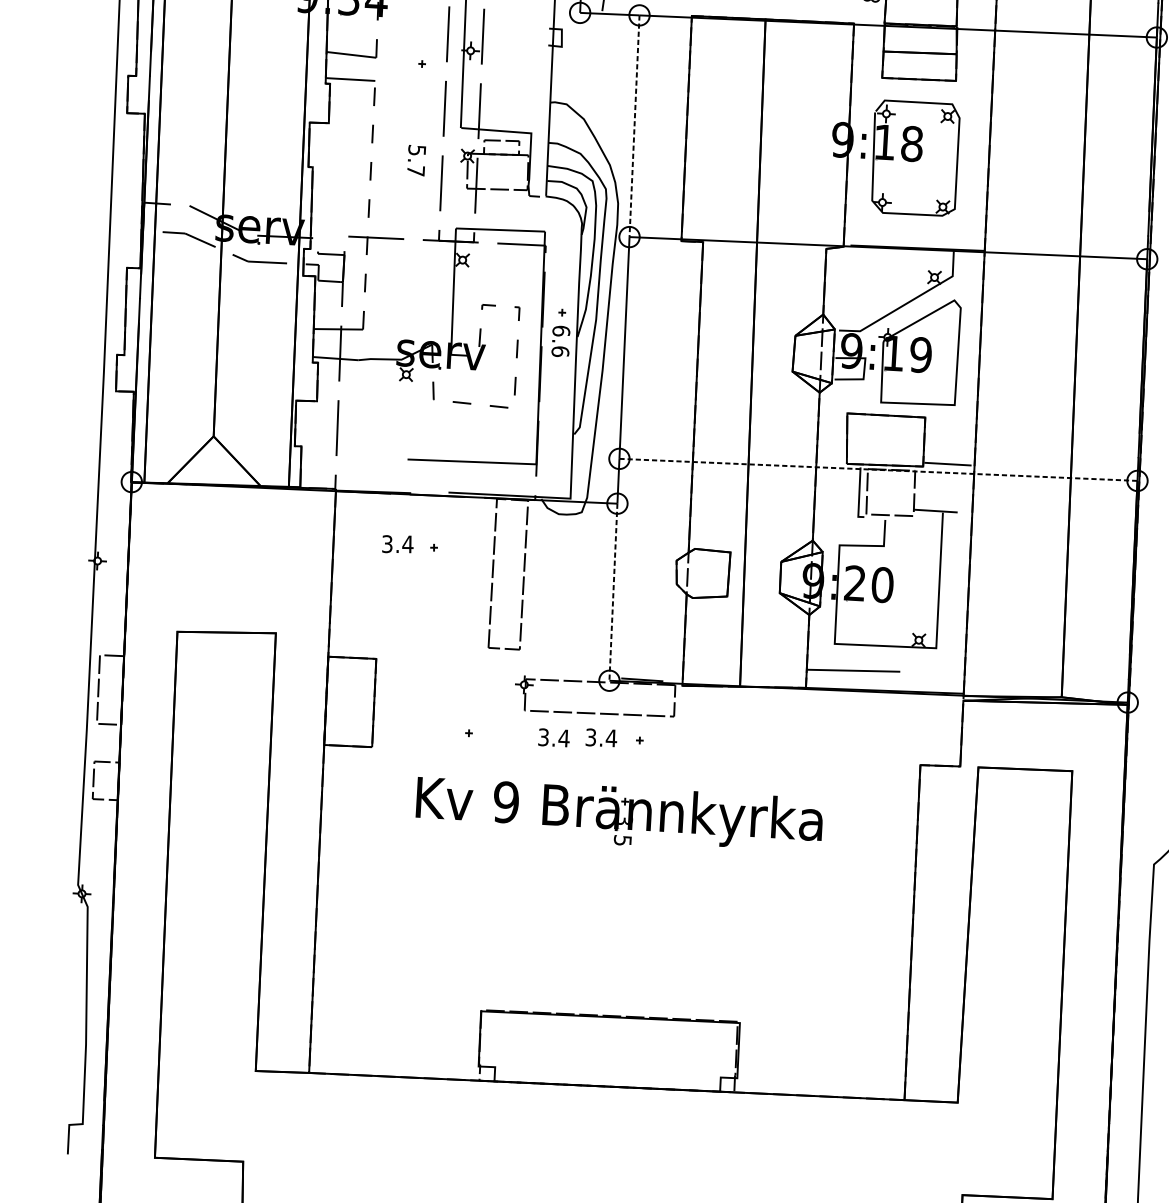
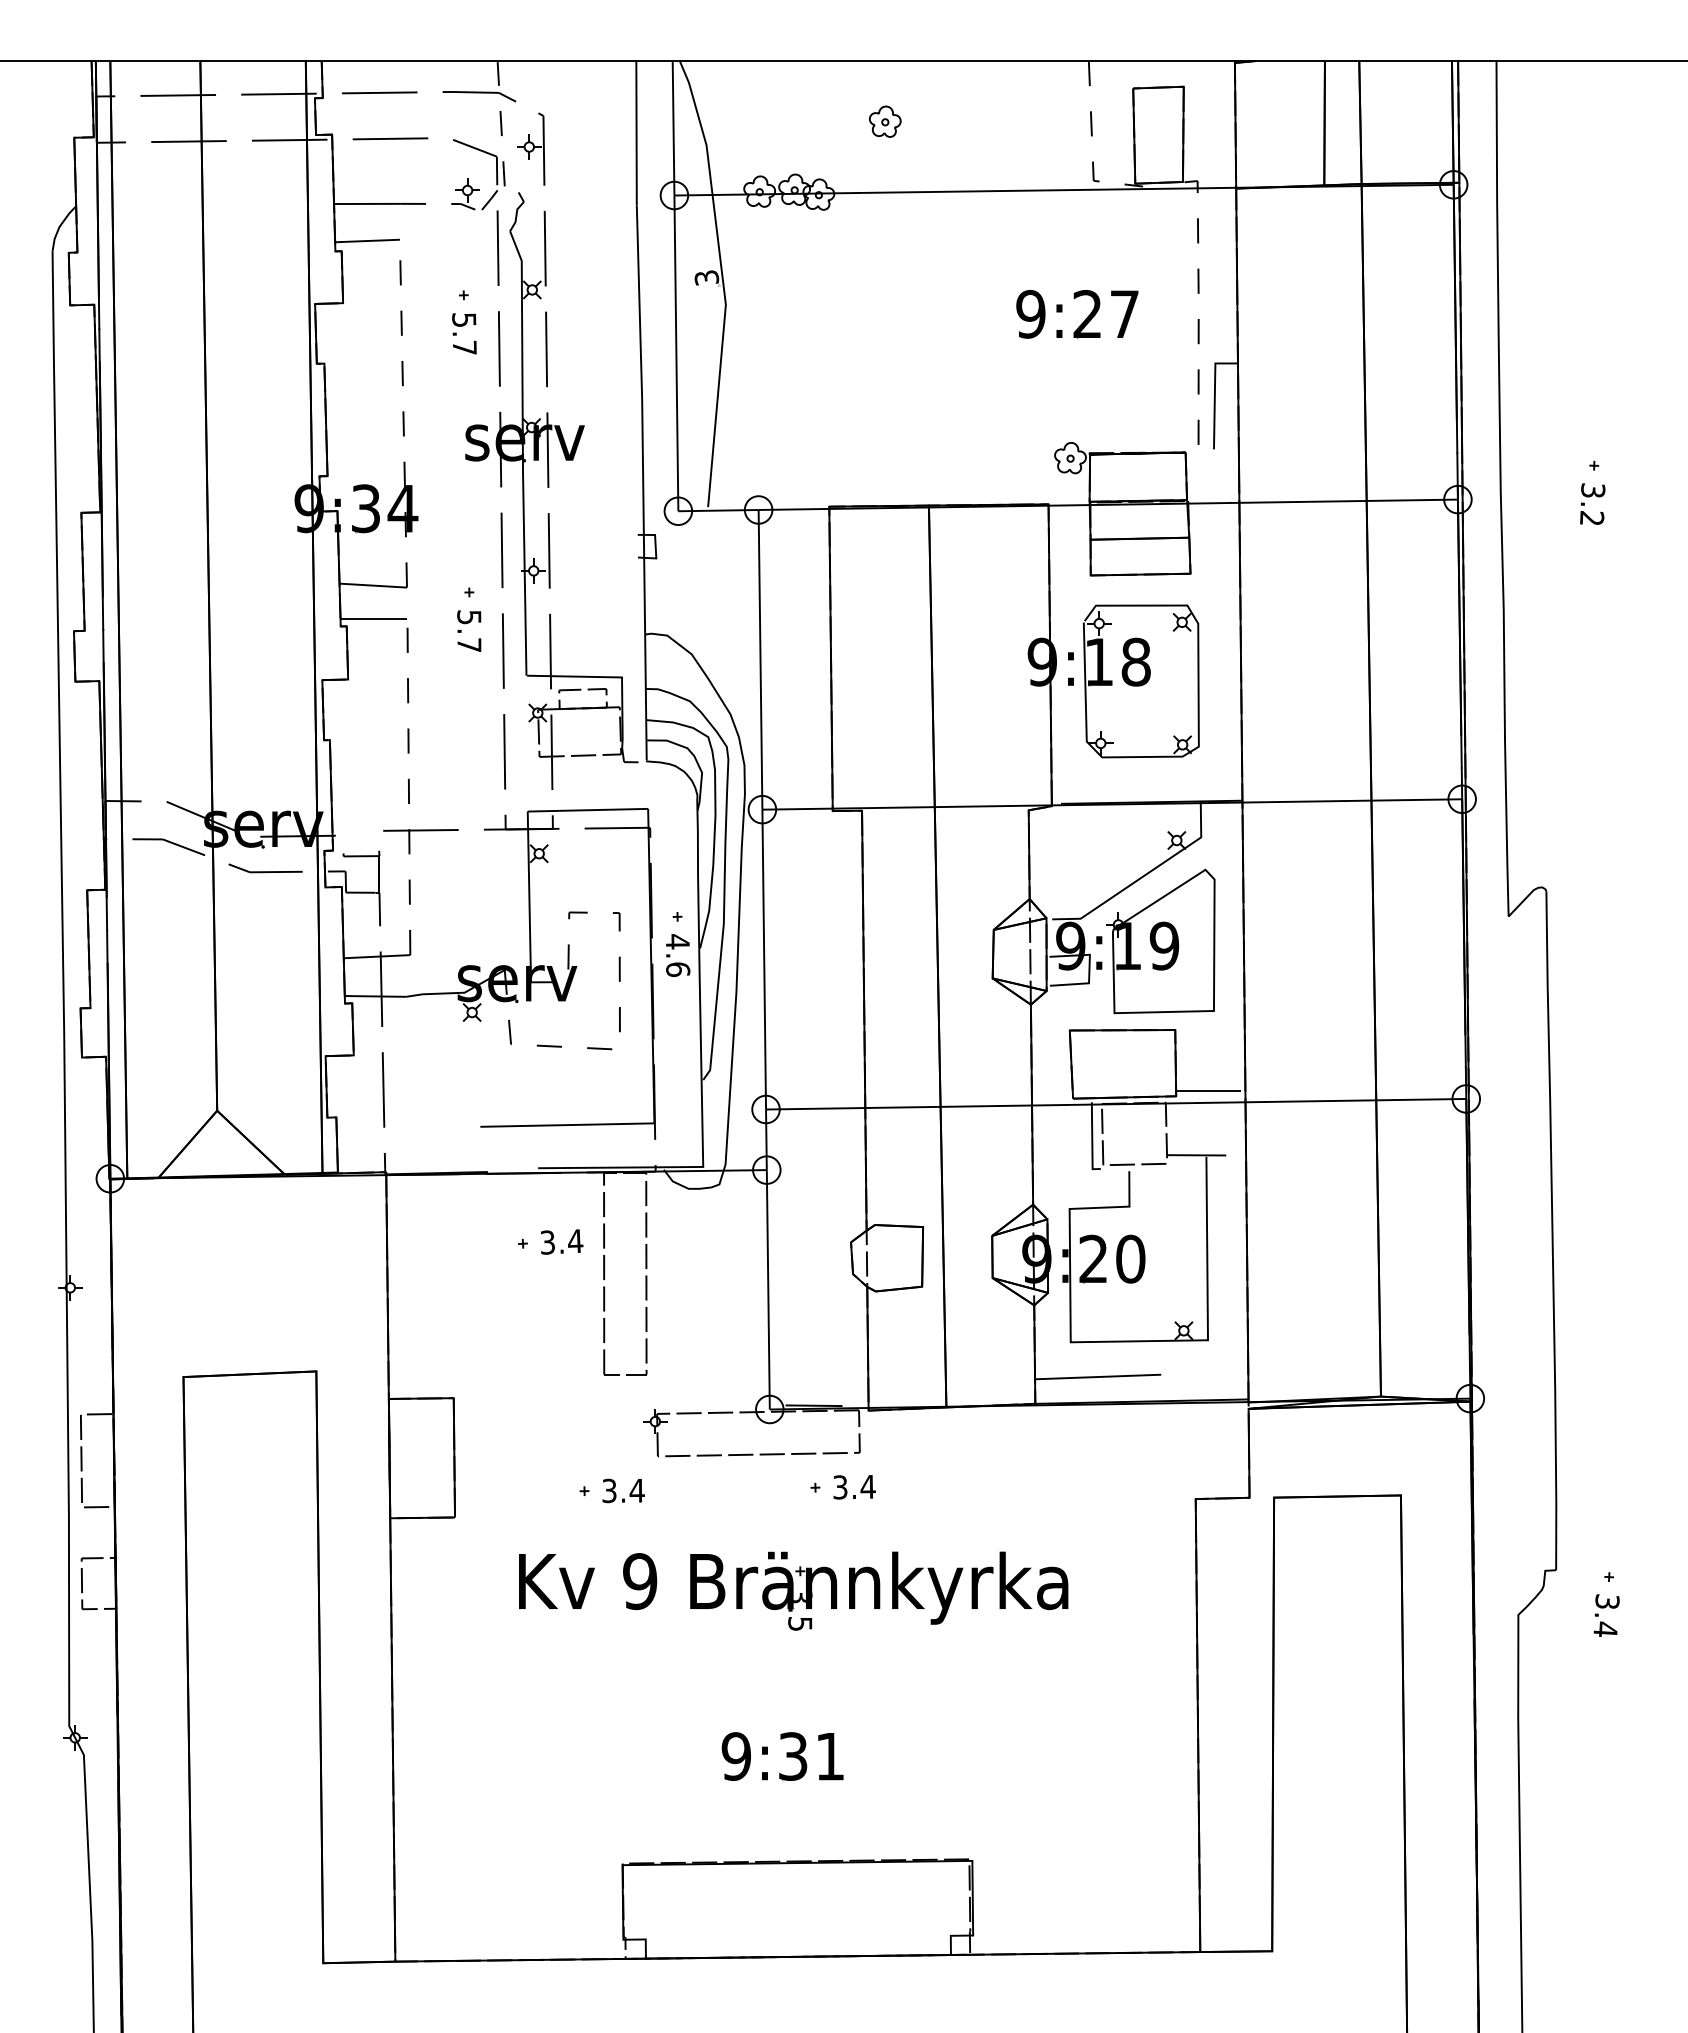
line: (634, 125) -> (760, 659), dashed -> solid
text: (416, 160) -> (469, 630), moved
text: (561, 330) -> (677, 941), 6.6 -> 4.6
line: (878, 470) -> (1116, 1104), dashed -> solid
text: (398, 544) -> (562, 1241), moved
line: (613, 592) -> (768, 1289), dashed -> solid
text: (554, 737) -> (623, 1490), moved
text: (601, 738) -> (854, 1487), moved
part: (604, 937) -> (782, 1756), added

